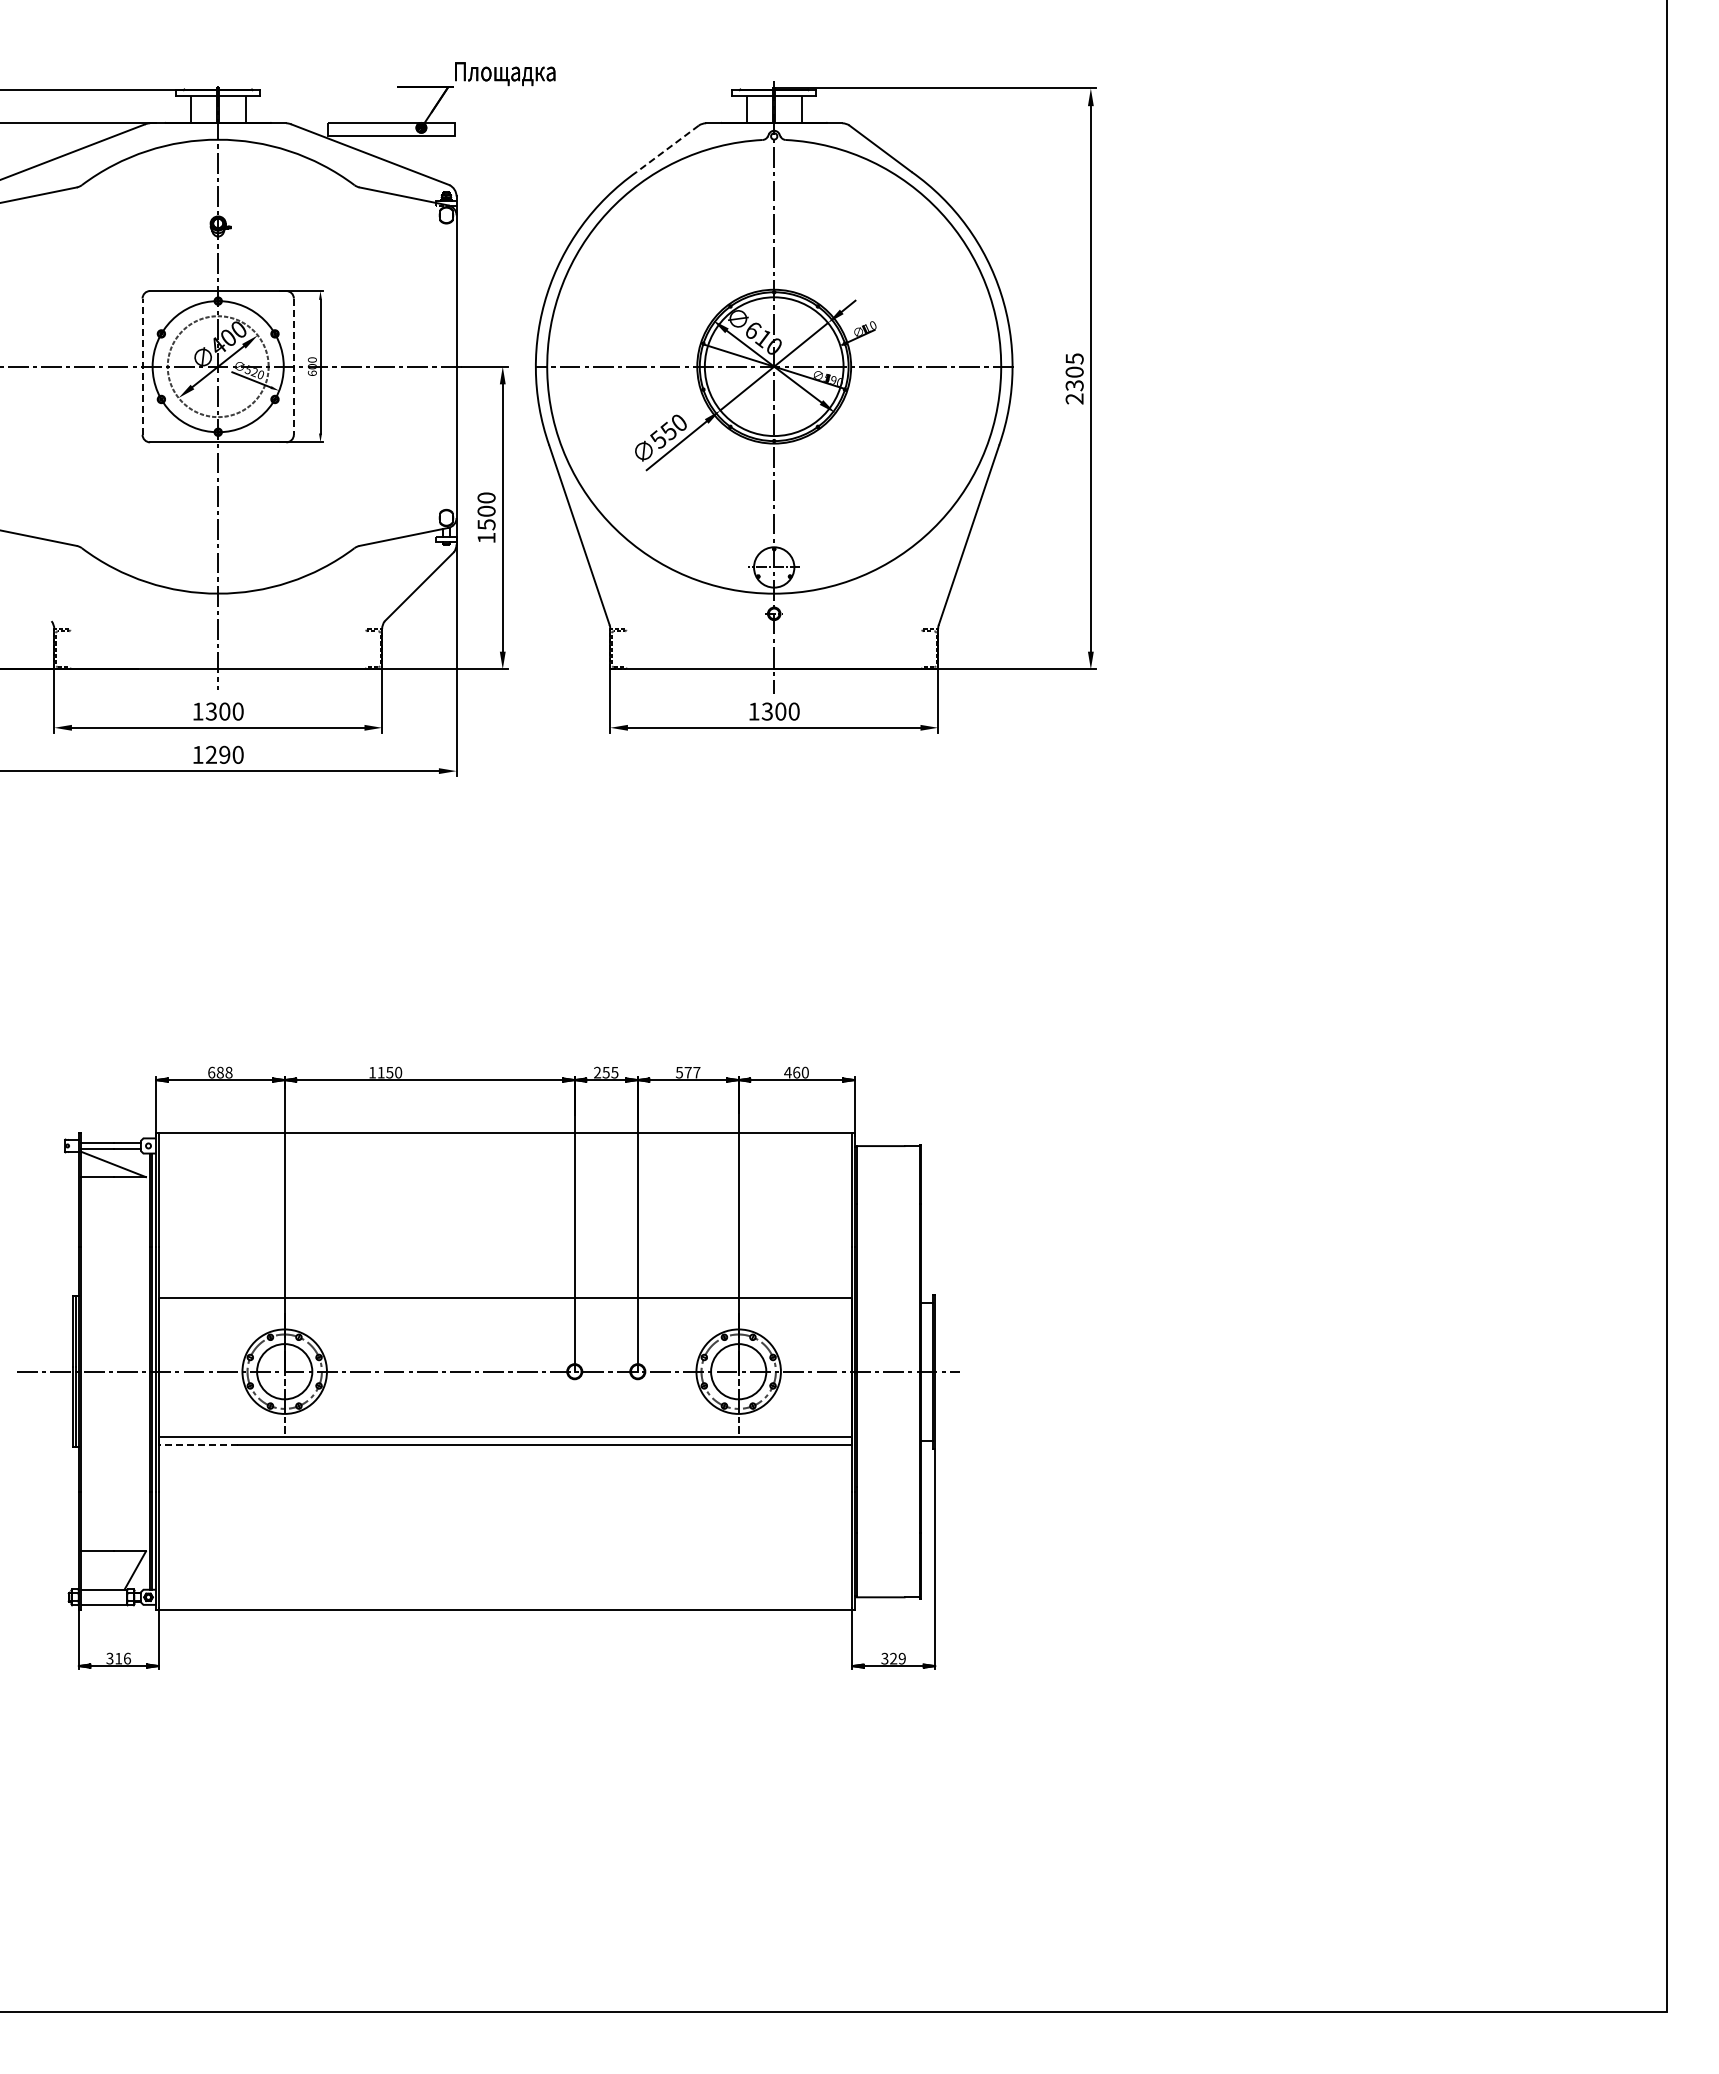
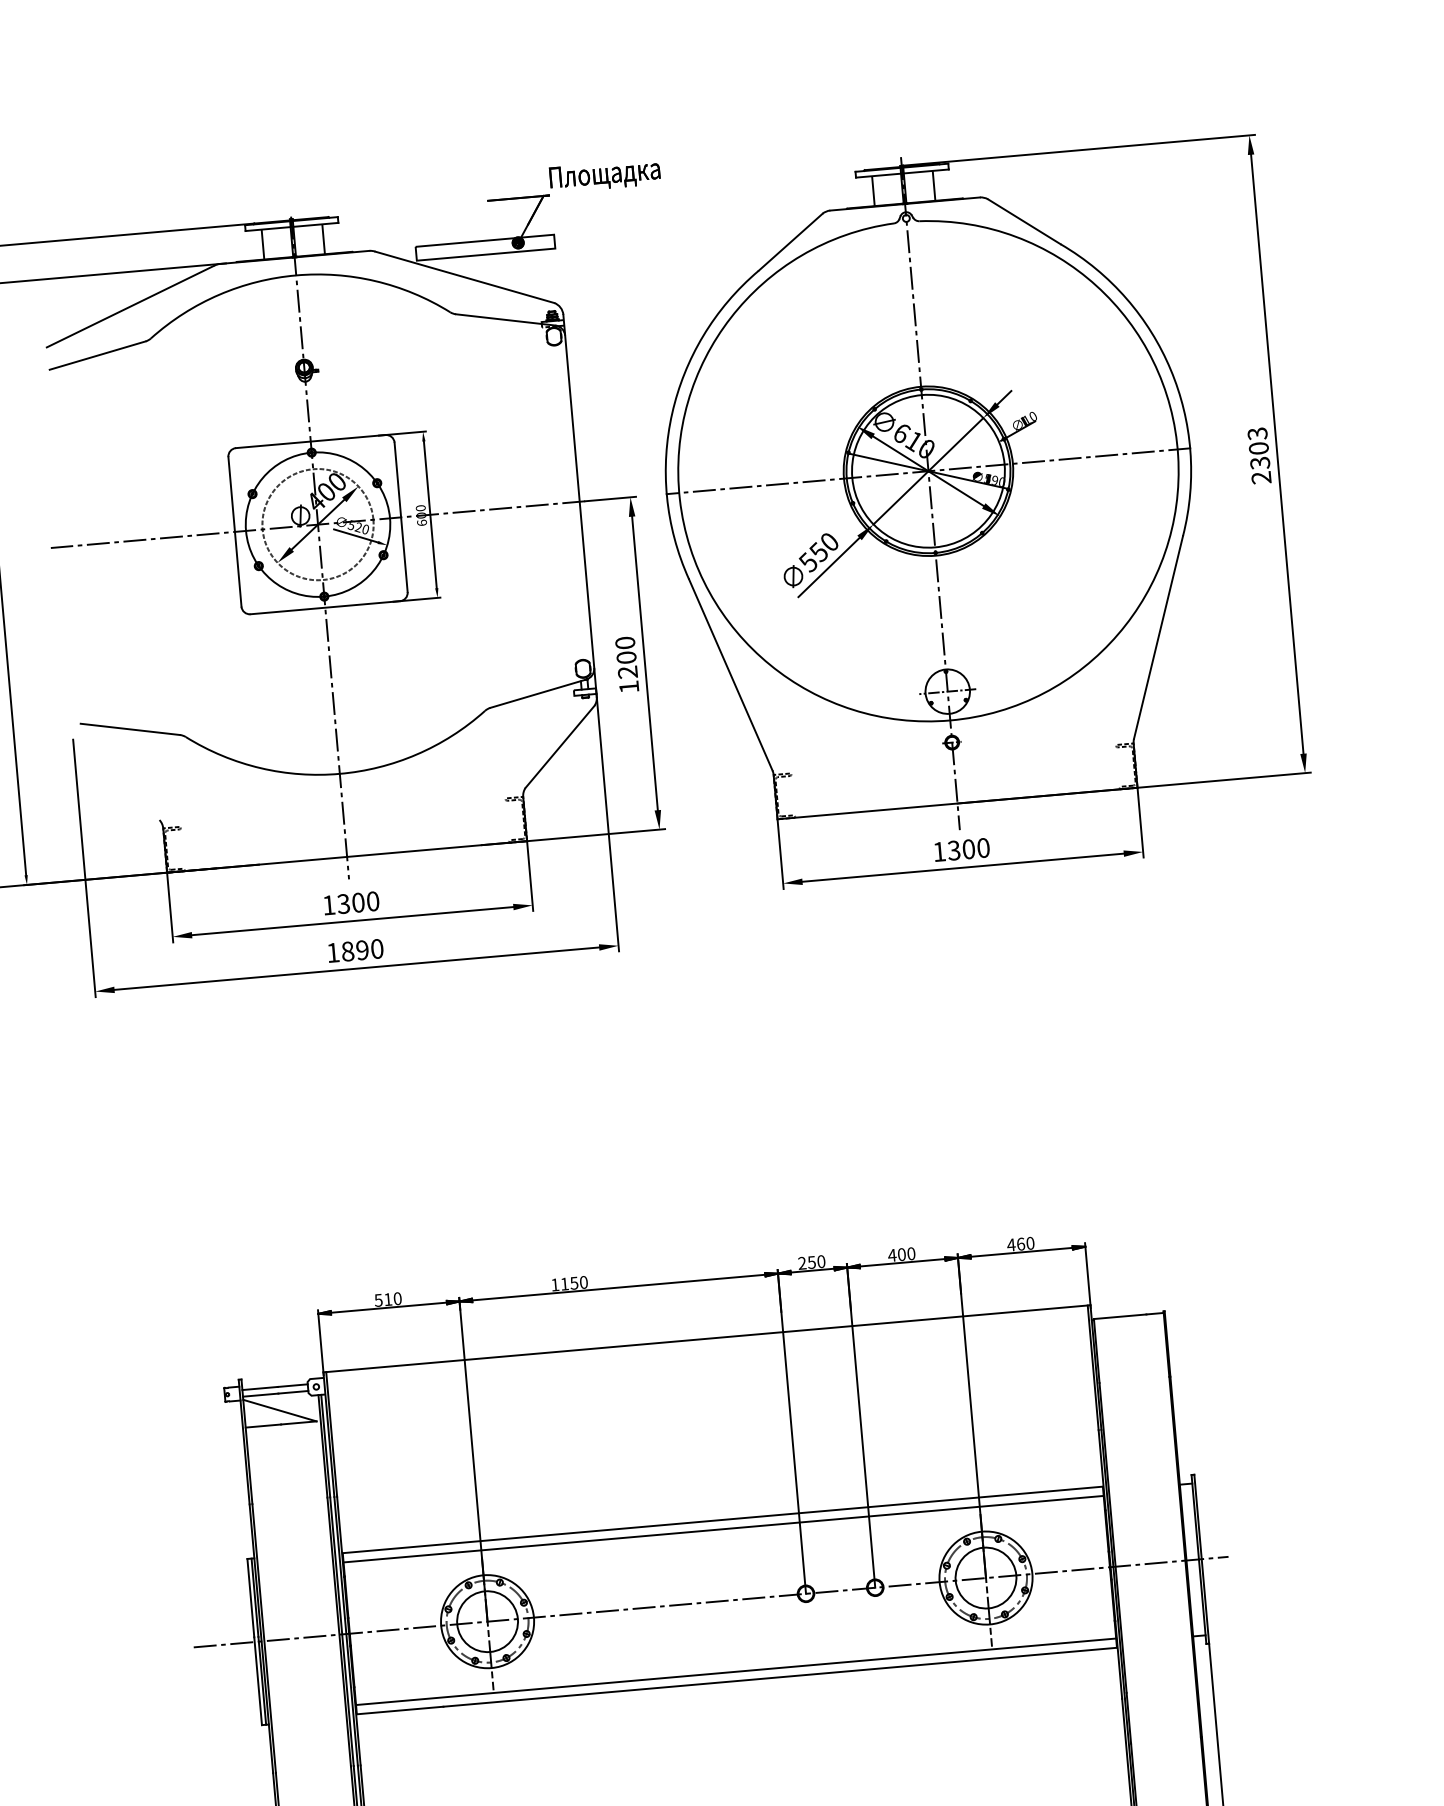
line: (667, 148) -> (790, 241), dashed -> solid
text: (1074, 358) -> (1257, 433), 2305 -> 2303
line: (142, 366) -> (234, 531), dashed -> solid
line: (293, 367) -> (400, 518), dashed -> solid
text: (486, 524) -> (627, 672), 1500 -> 1200
text: (211, 754) -> (347, 951), 1290 -> 1890
text: (220, 1072) -> (388, 1299), 688 -> 510
text: (614, 1072) -> (820, 1261), 255 -> 250
text: (687, 1072) -> (901, 1254), 577 -> 400
line: (505, 1306) -> (723, 1528), added
line: (198, 1445) -> (400, 1710), dashed -> solid

